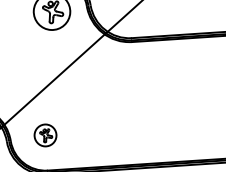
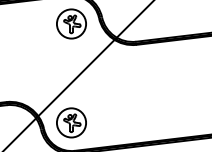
part: (45, 134) -> (71, 122), size x1.67

